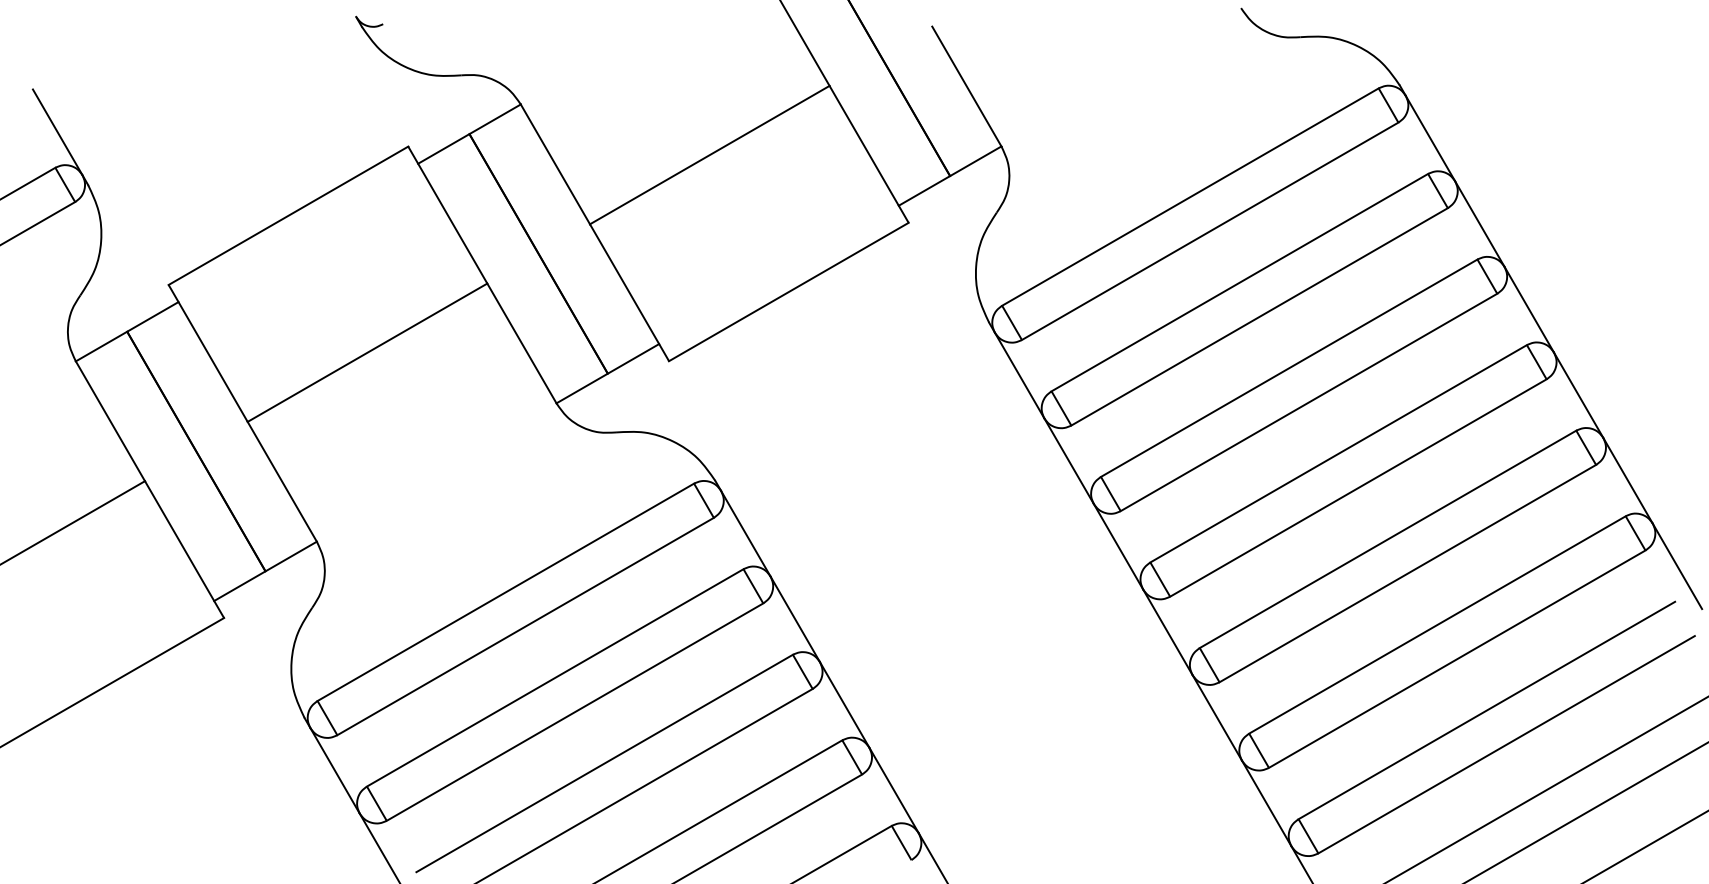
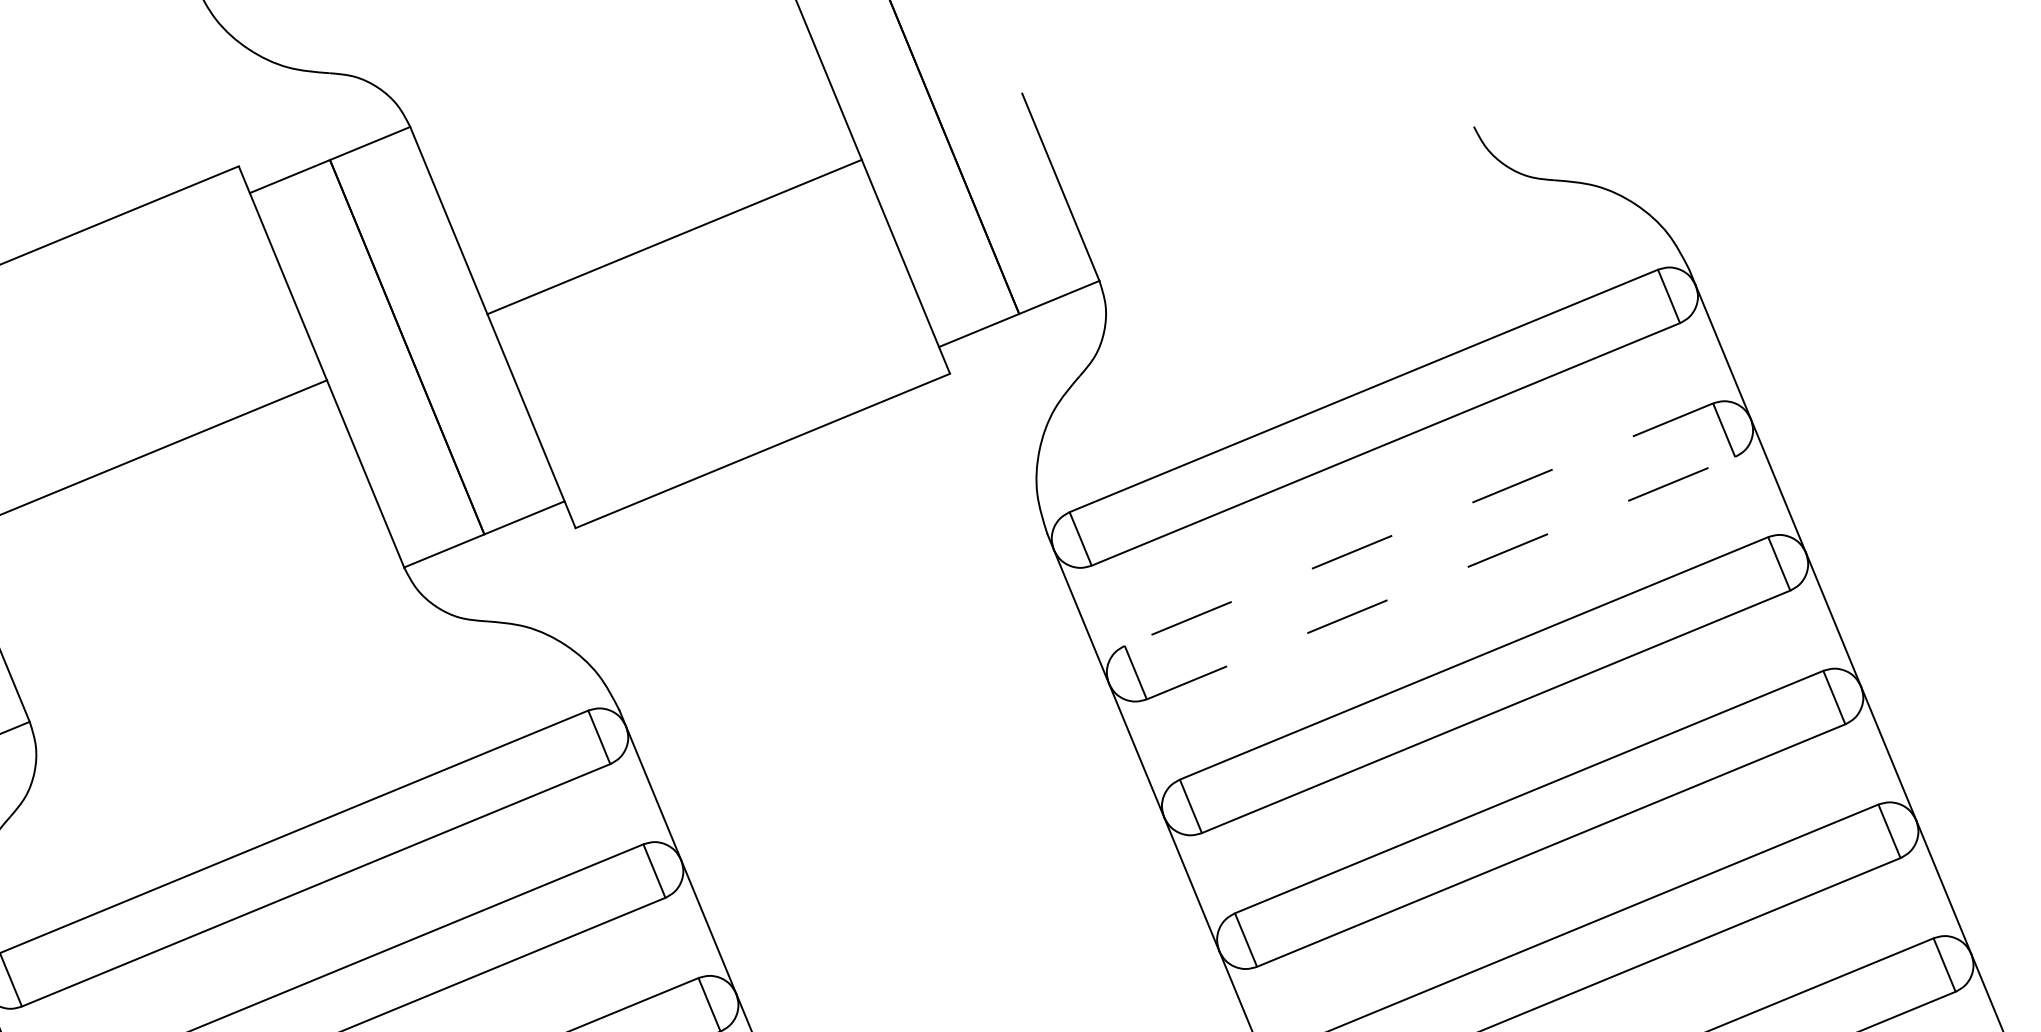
line: (1239, 282) -> (1418, 524), solid -> dashed
line: (1260, 316) -> (1442, 577), solid -> dashed

